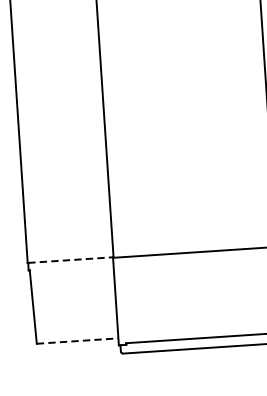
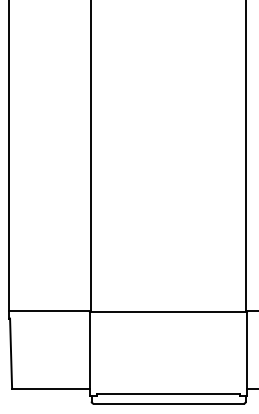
line: (70, 260) -> (49, 311), dashed -> solid
line: (78, 340) -> (51, 388), dashed -> solid

